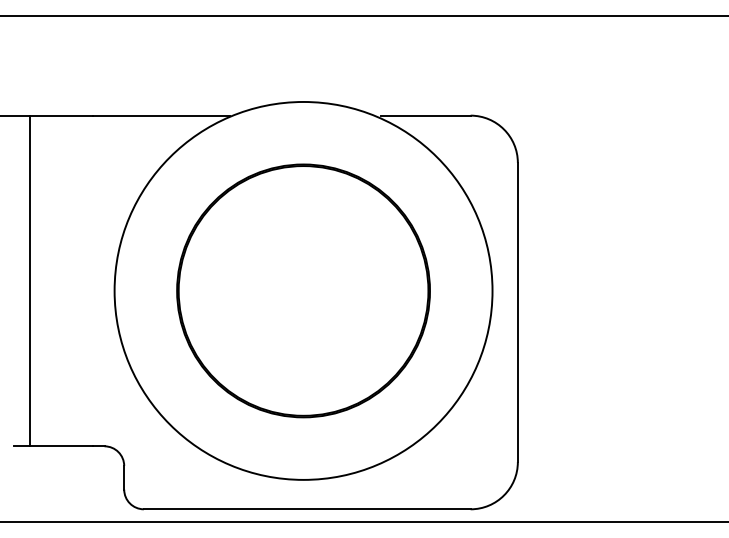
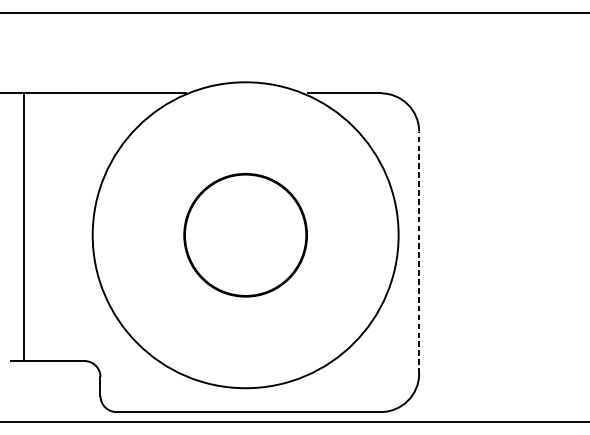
part: (303, 290) -> (245, 234), size x0.6
line: (517, 312) -> (418, 252), solid -> dashed

